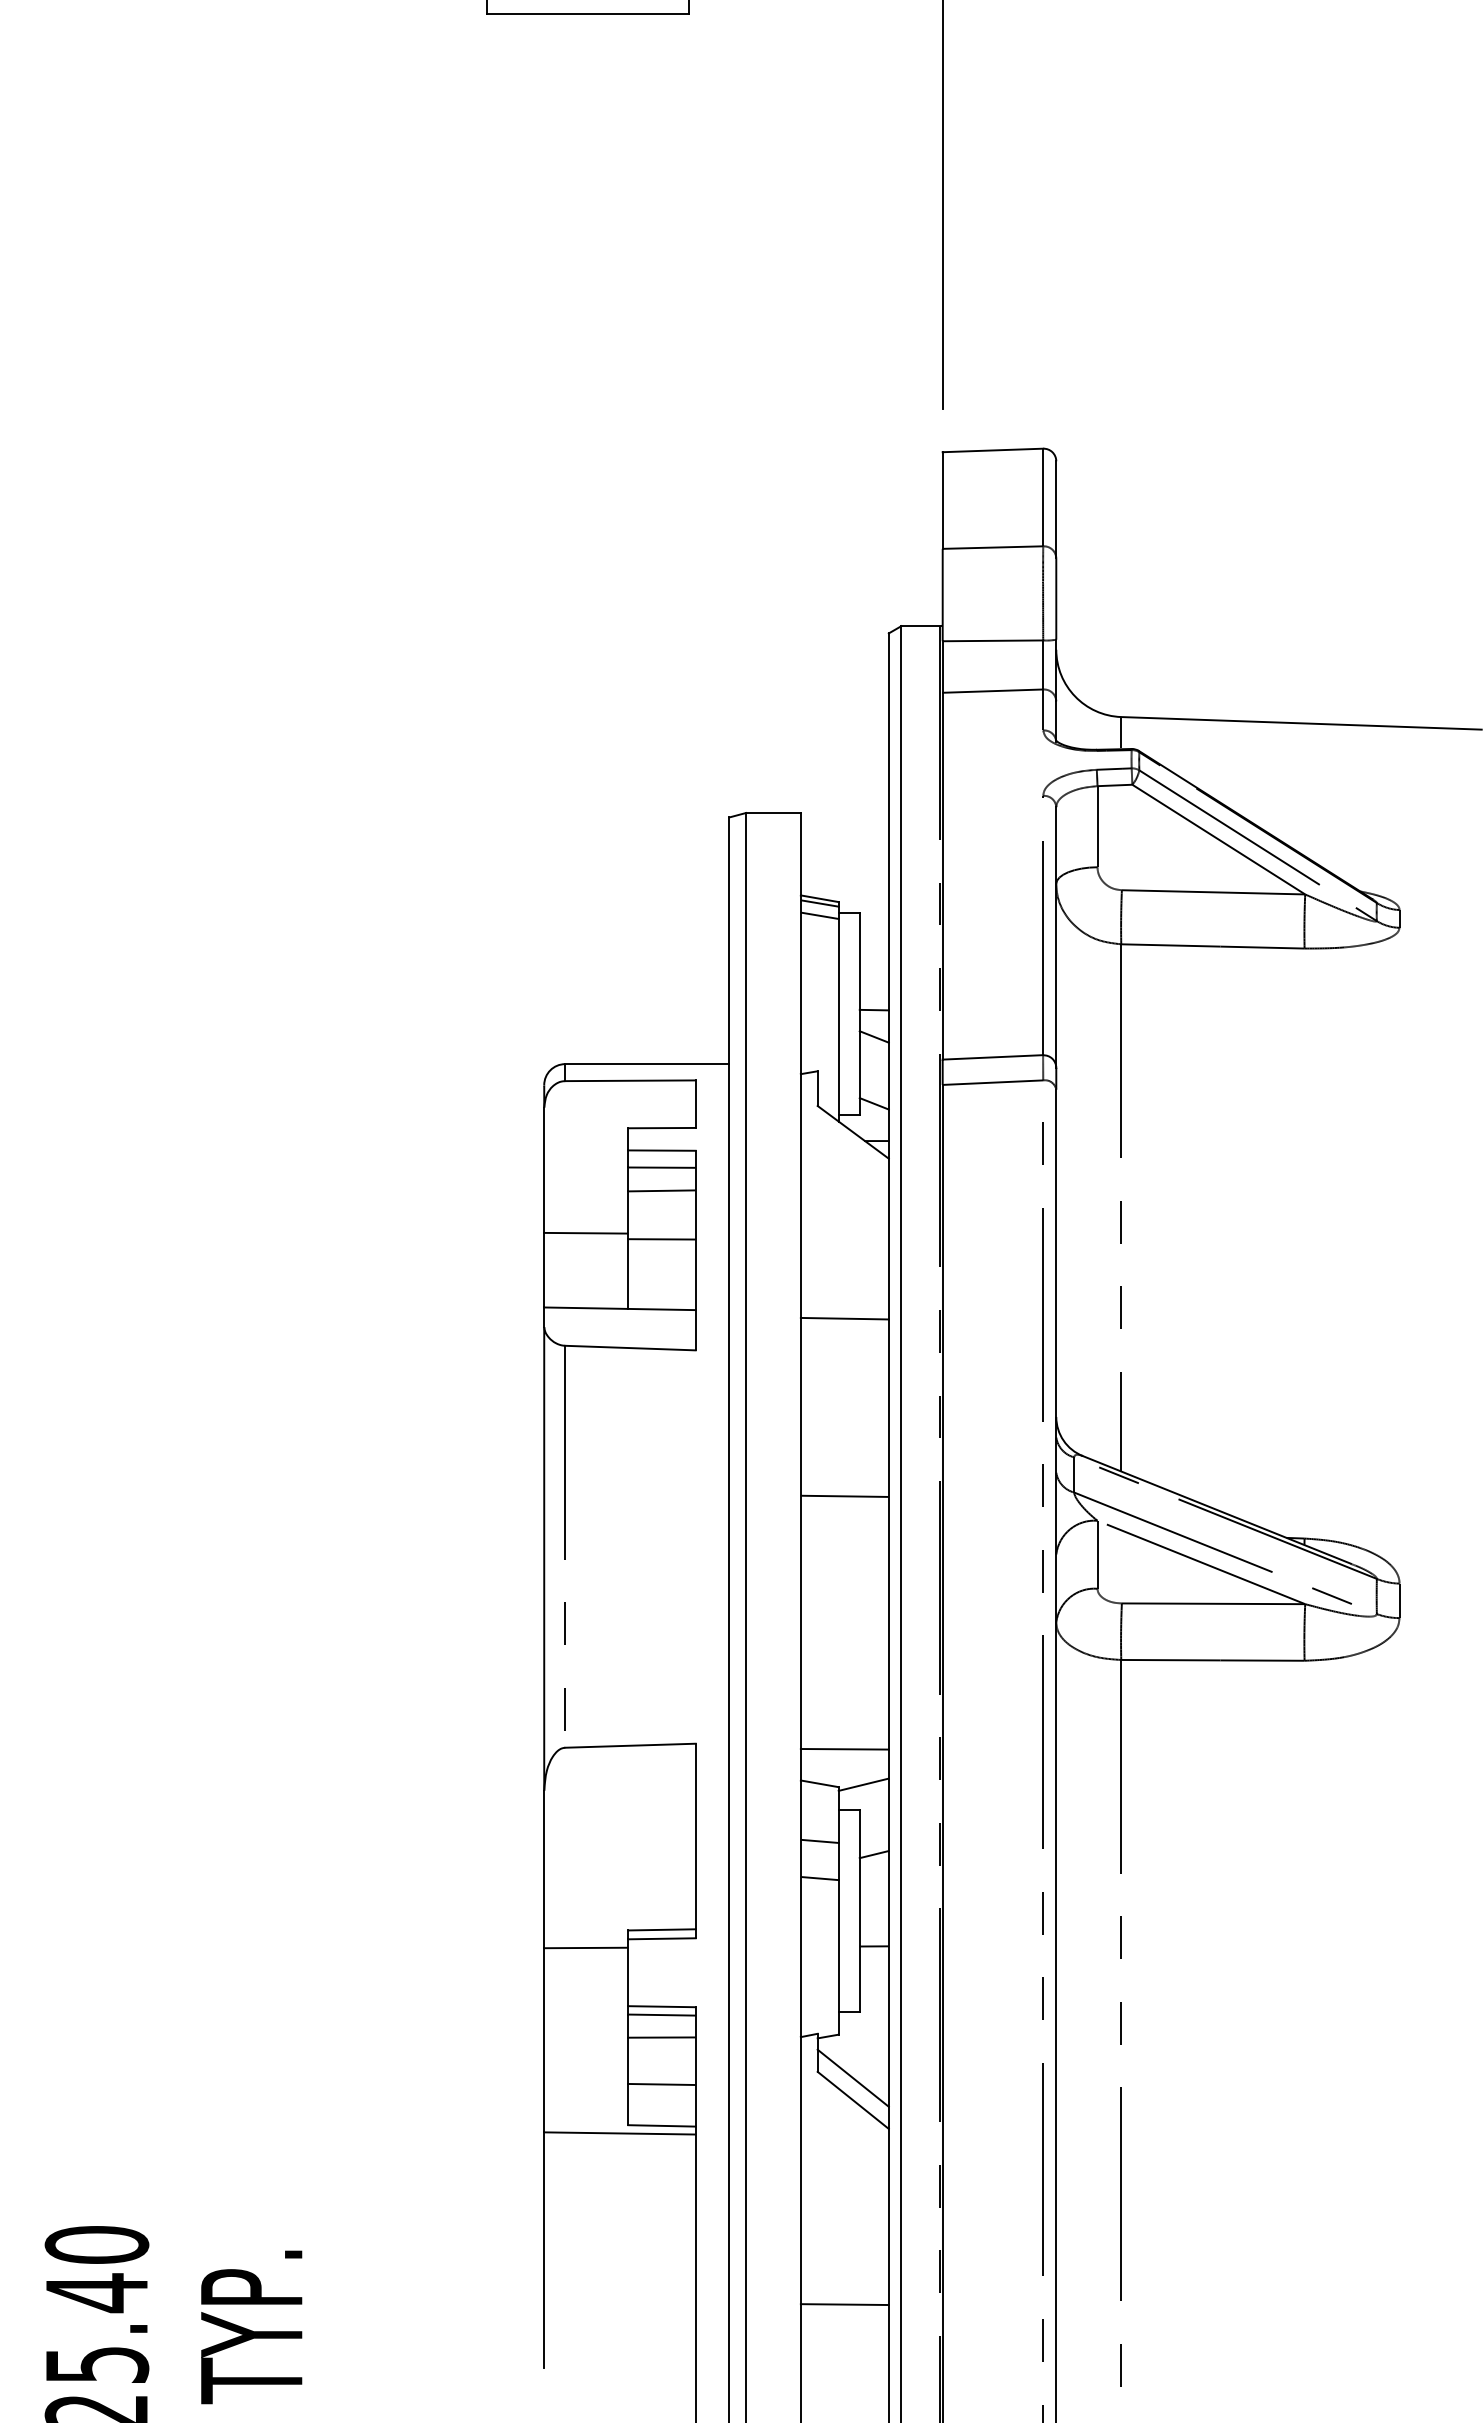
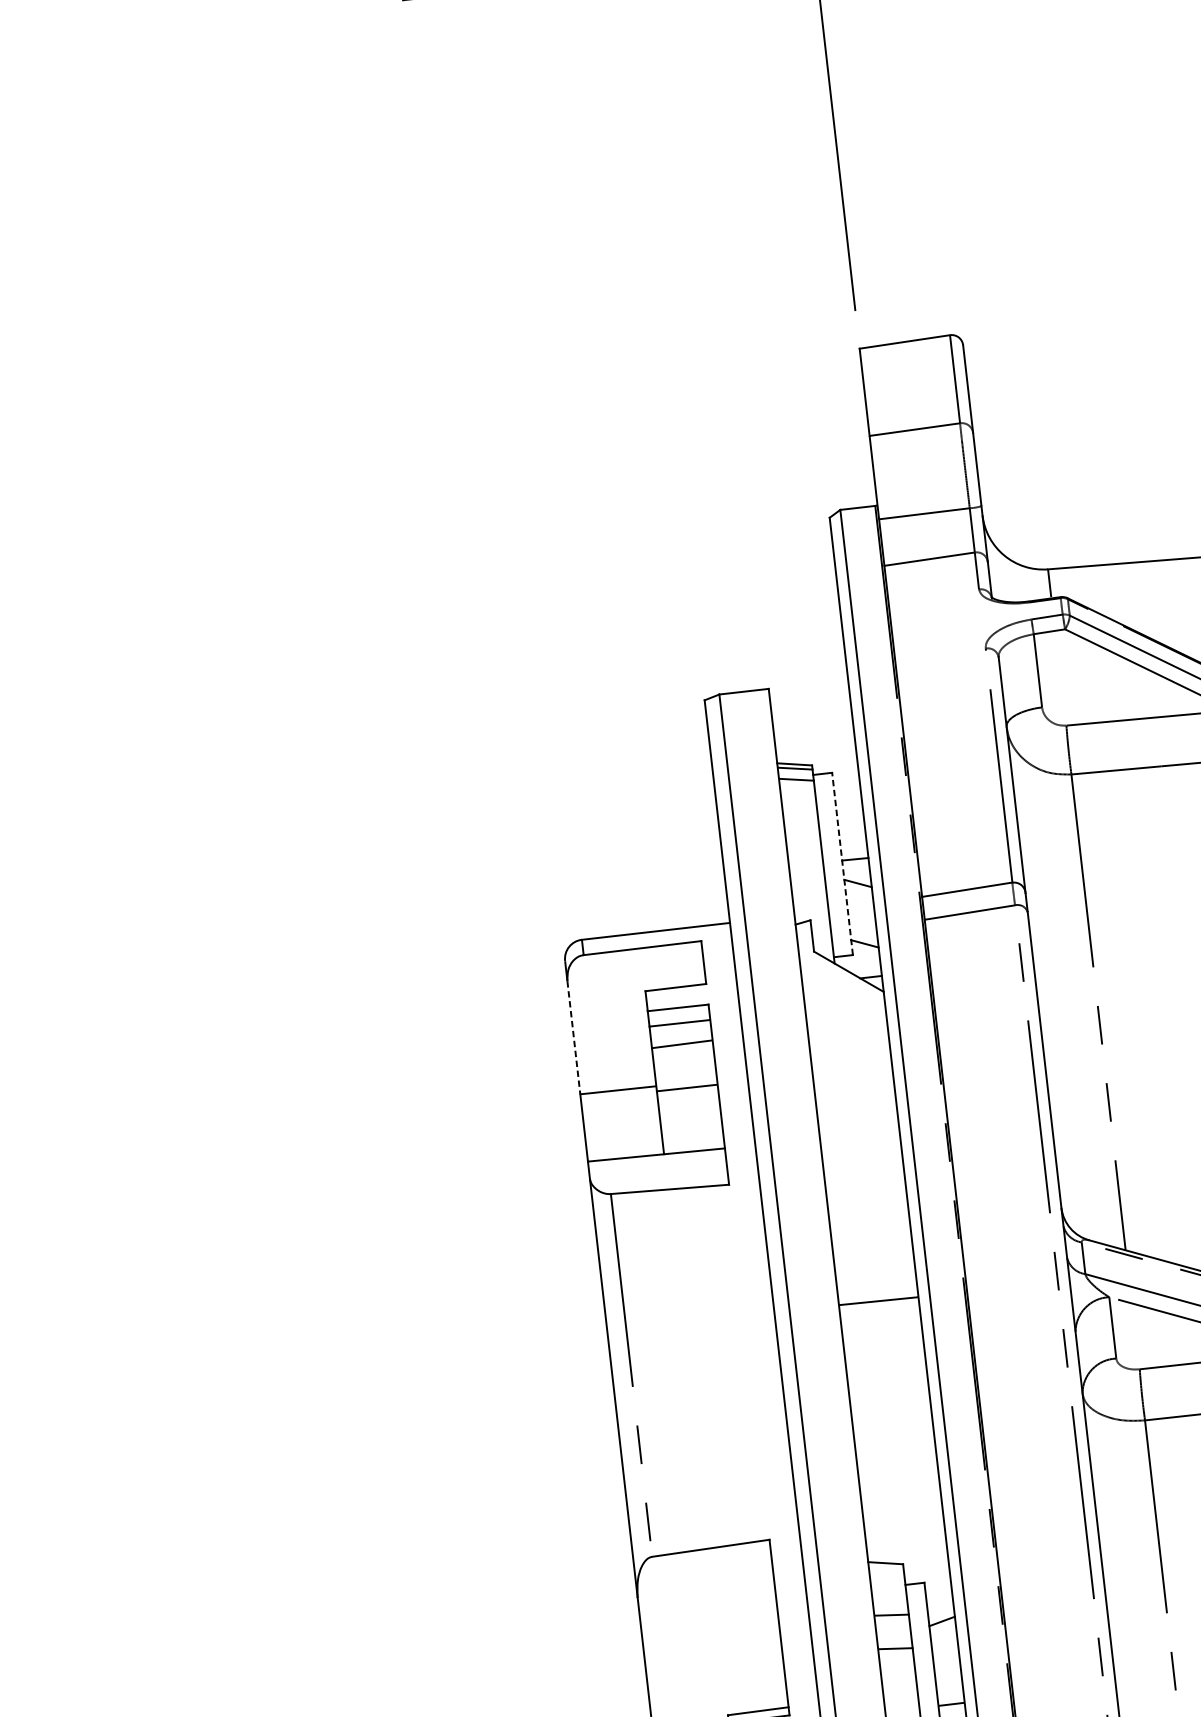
line: (859, 1013) -> (842, 863), solid -> dashed
line: (544, 1170) -> (574, 1037), solid -> dashed
line: (844, 1318) -> (860, 1140), removed
line: (844, 1749) -> (904, 1529), removed
line: (863, 1784) -> (925, 1559), removed

